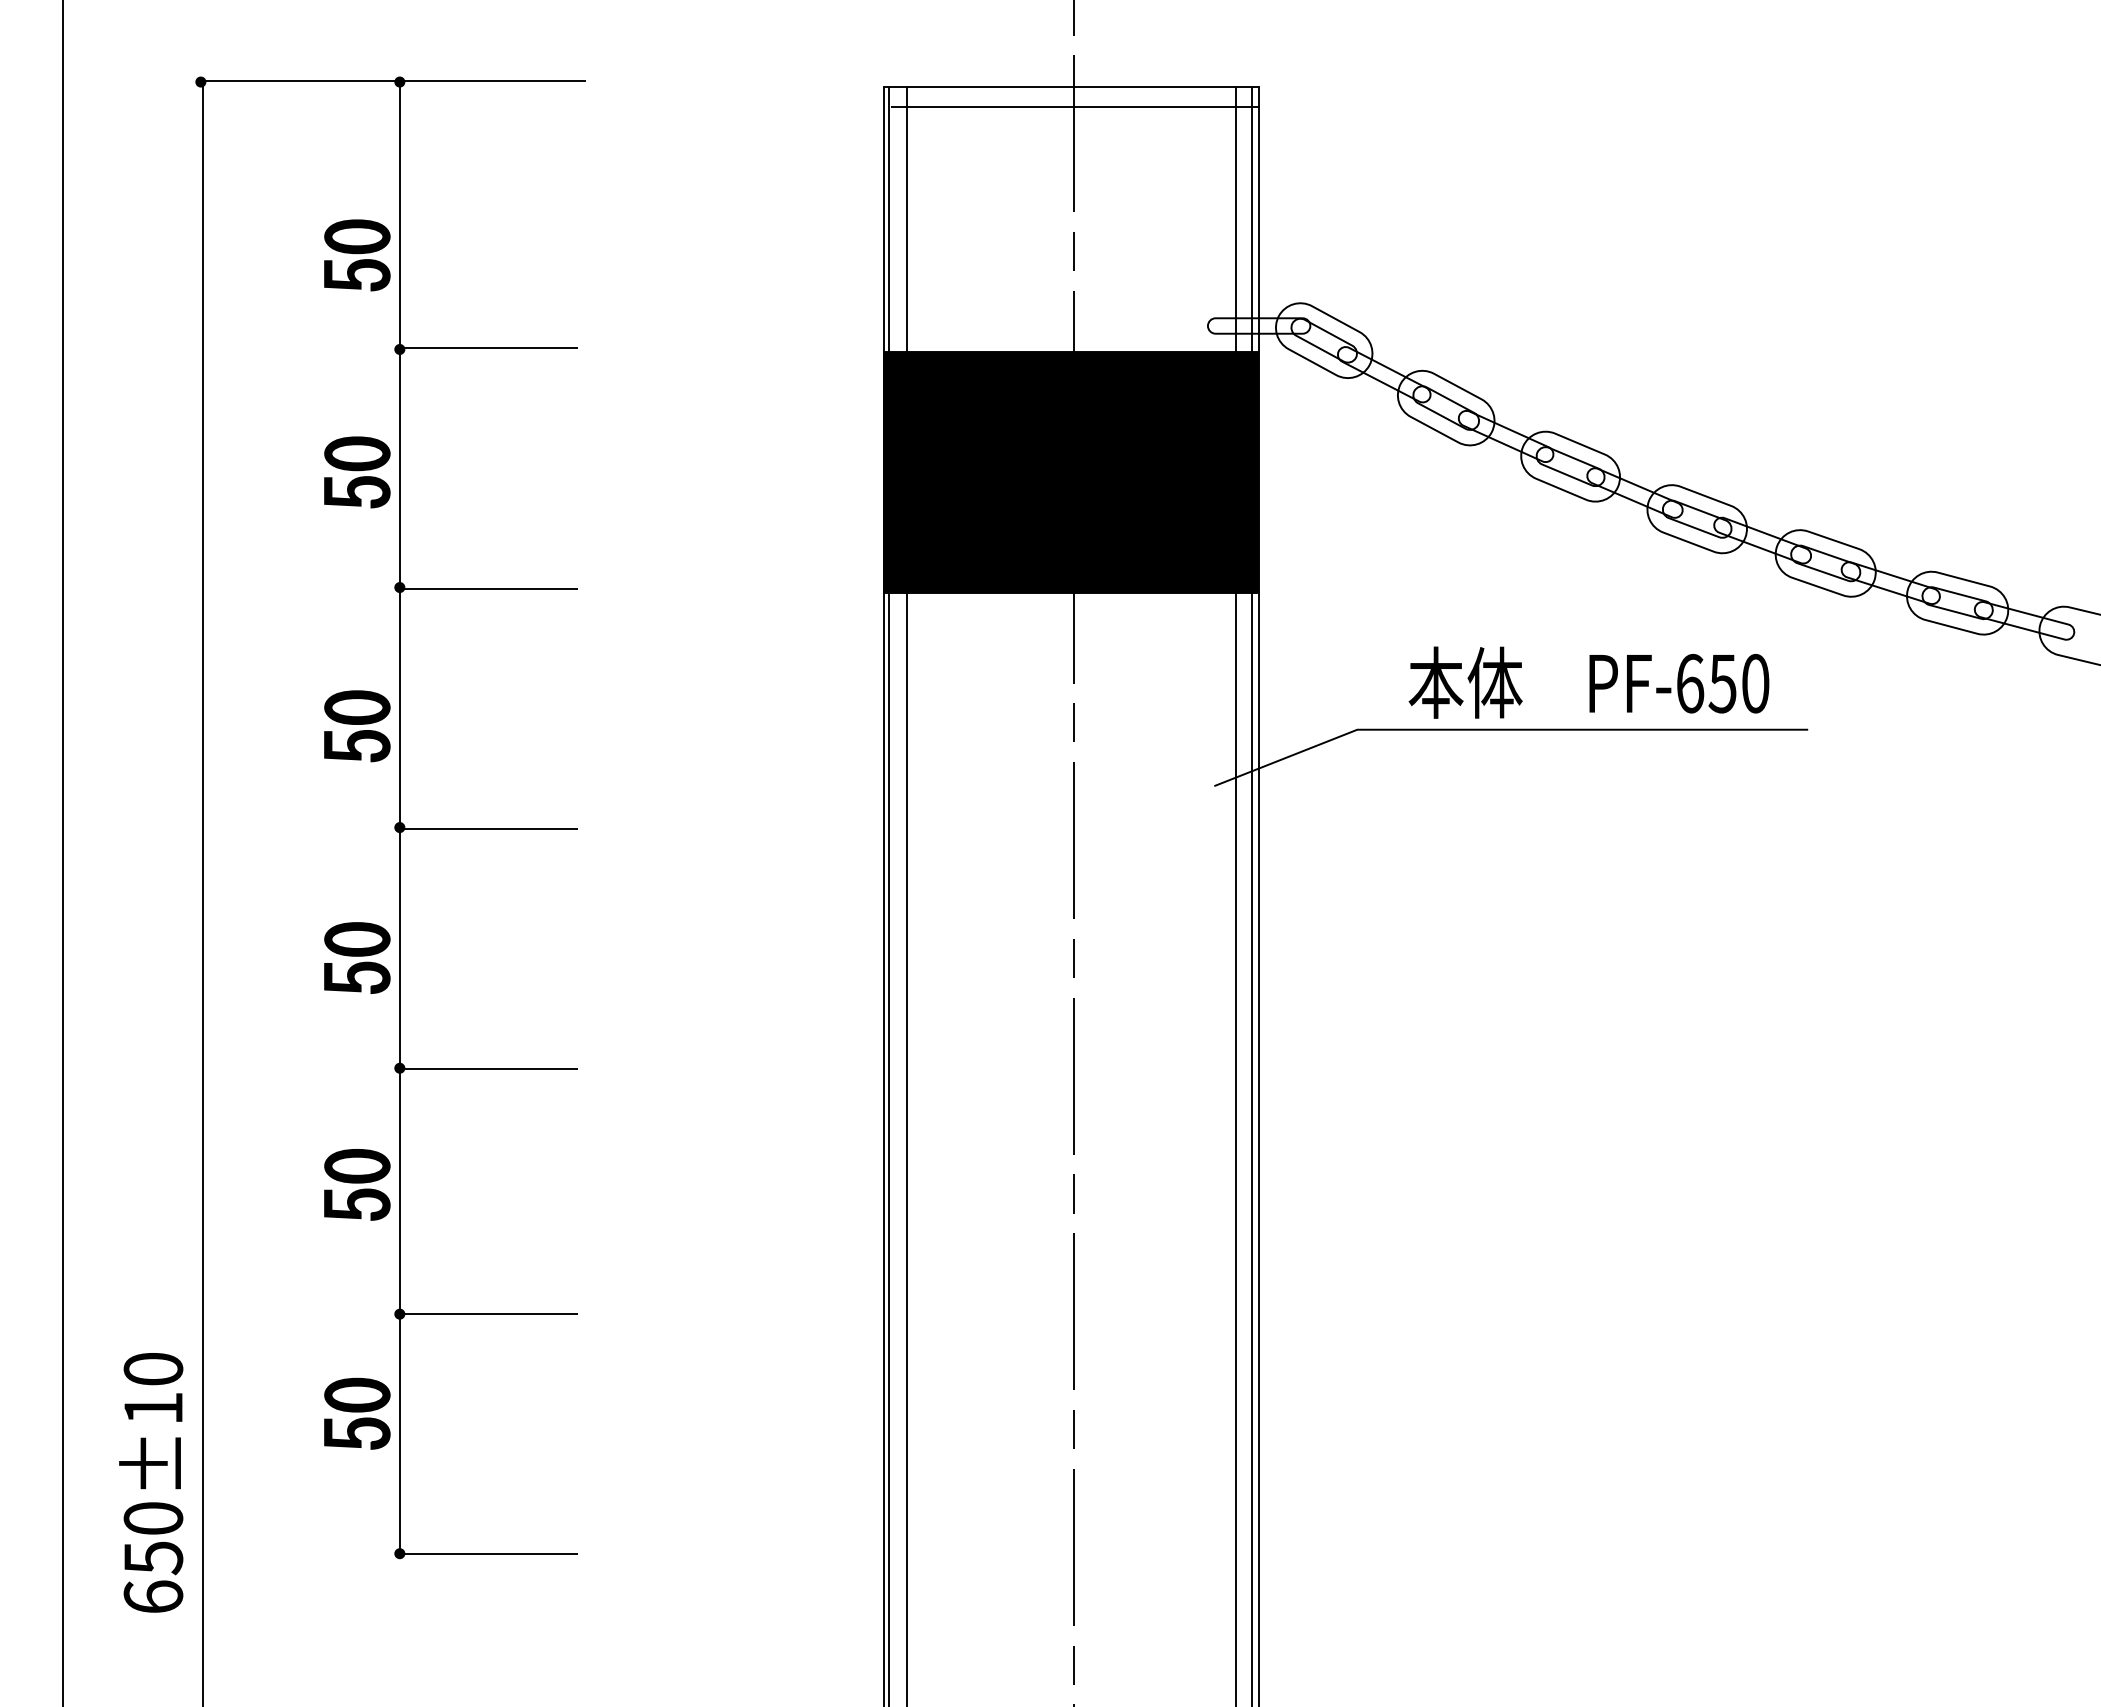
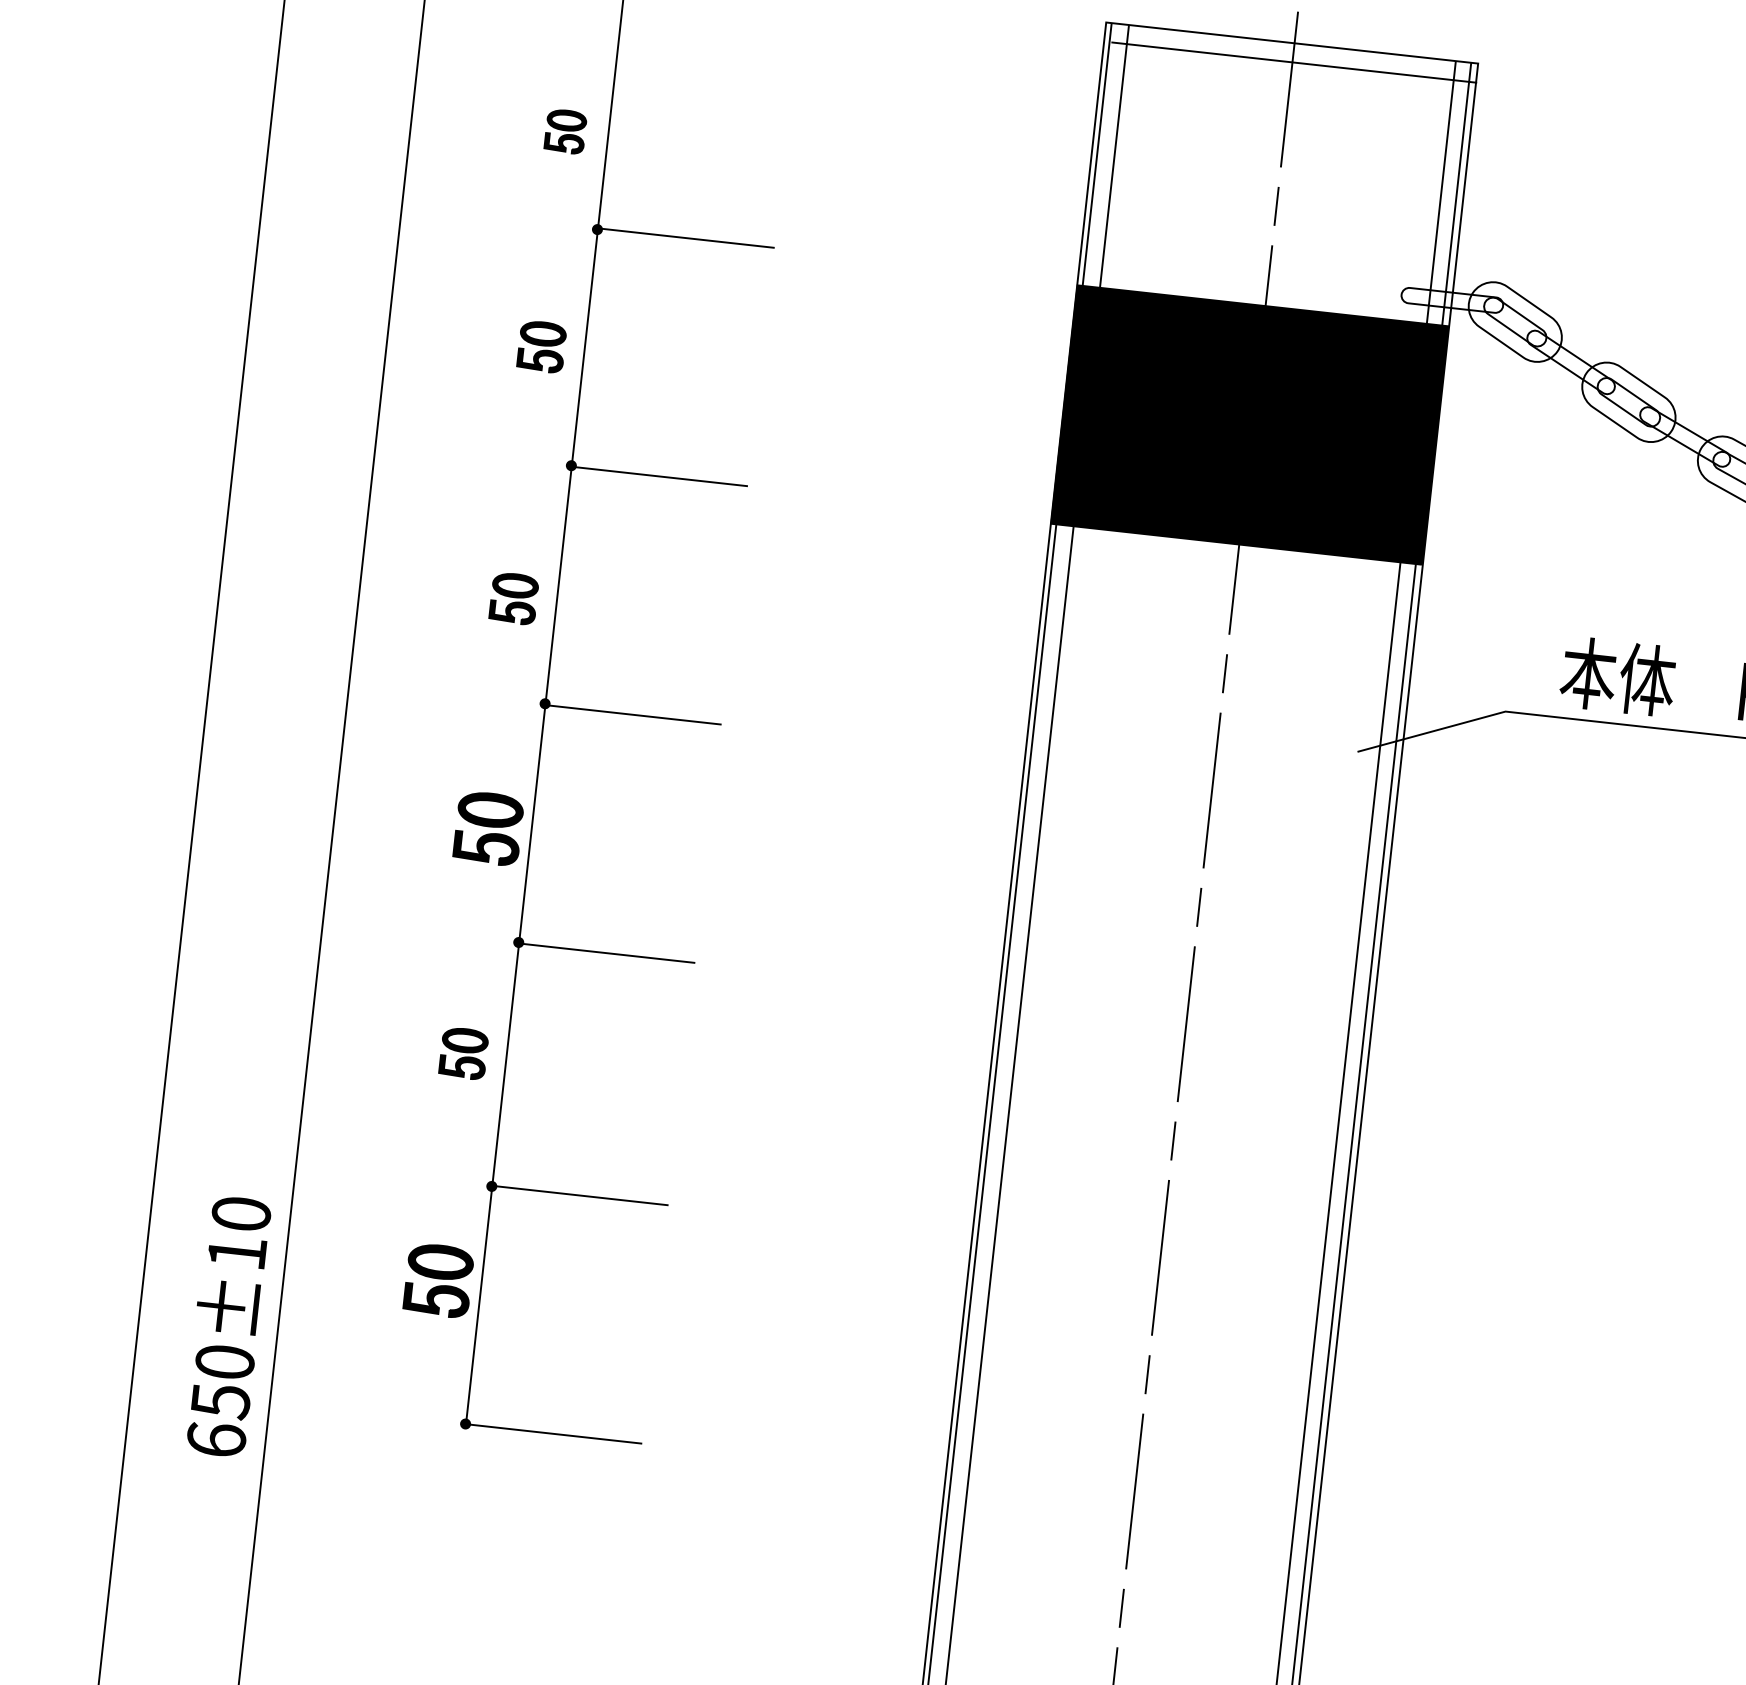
part: (357, 255) -> (565, 131), size x0.6
part: (357, 472) -> (541, 346), size x0.7
part: (357, 726) -> (514, 598), size x0.7
part: (357, 1184) -> (464, 1053), size x0.7

